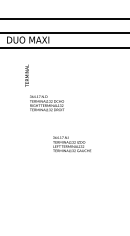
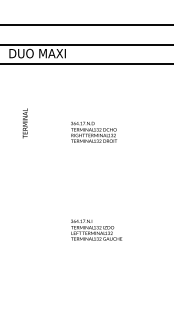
text: (26, 75) -> (24, 123), moved
text: (46, 102) -> (93, 131), moved
text: (72, 143) -> (96, 229), moved

